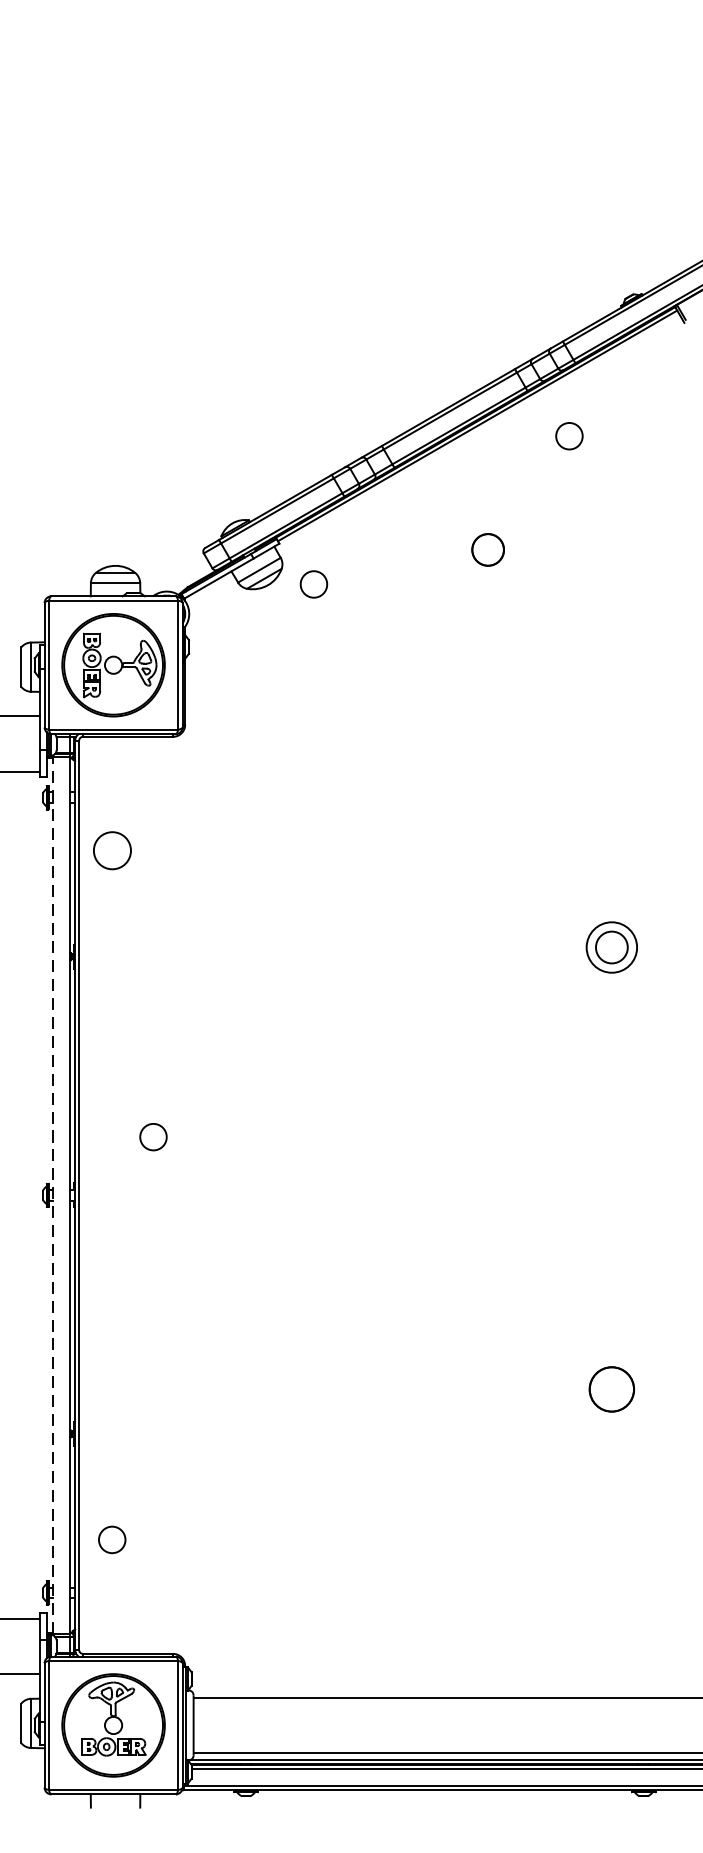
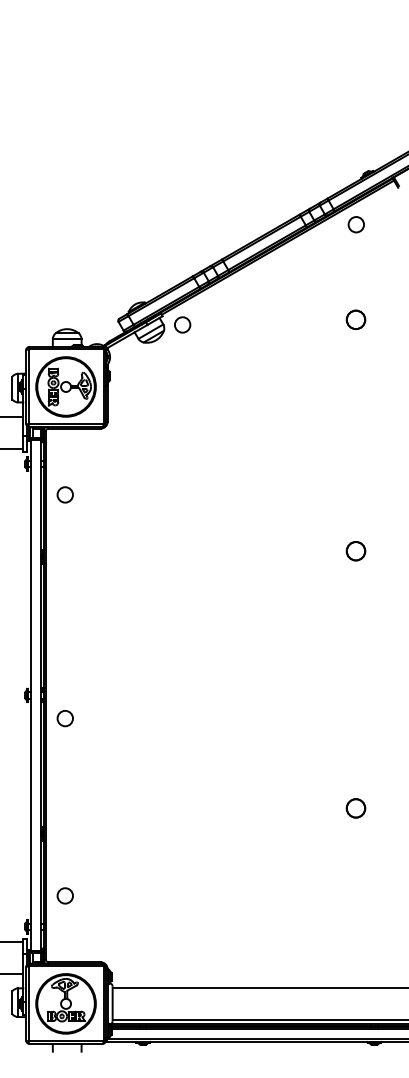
circle: (568, 435) -> (355, 224), moved
part: (487, 549) -> (355, 319), moved
circle: (313, 583) -> (182, 324), moved
circle: (110, 850) -> (64, 494), size x0.71
circle: (611, 947) -> (355, 551), size x0.62
circle: (152, 1137) -> (64, 718), moved
line: (52, 1193) -> (30, 694), dashed -> solid
part: (611, 1389) -> (355, 808), size x0.71

